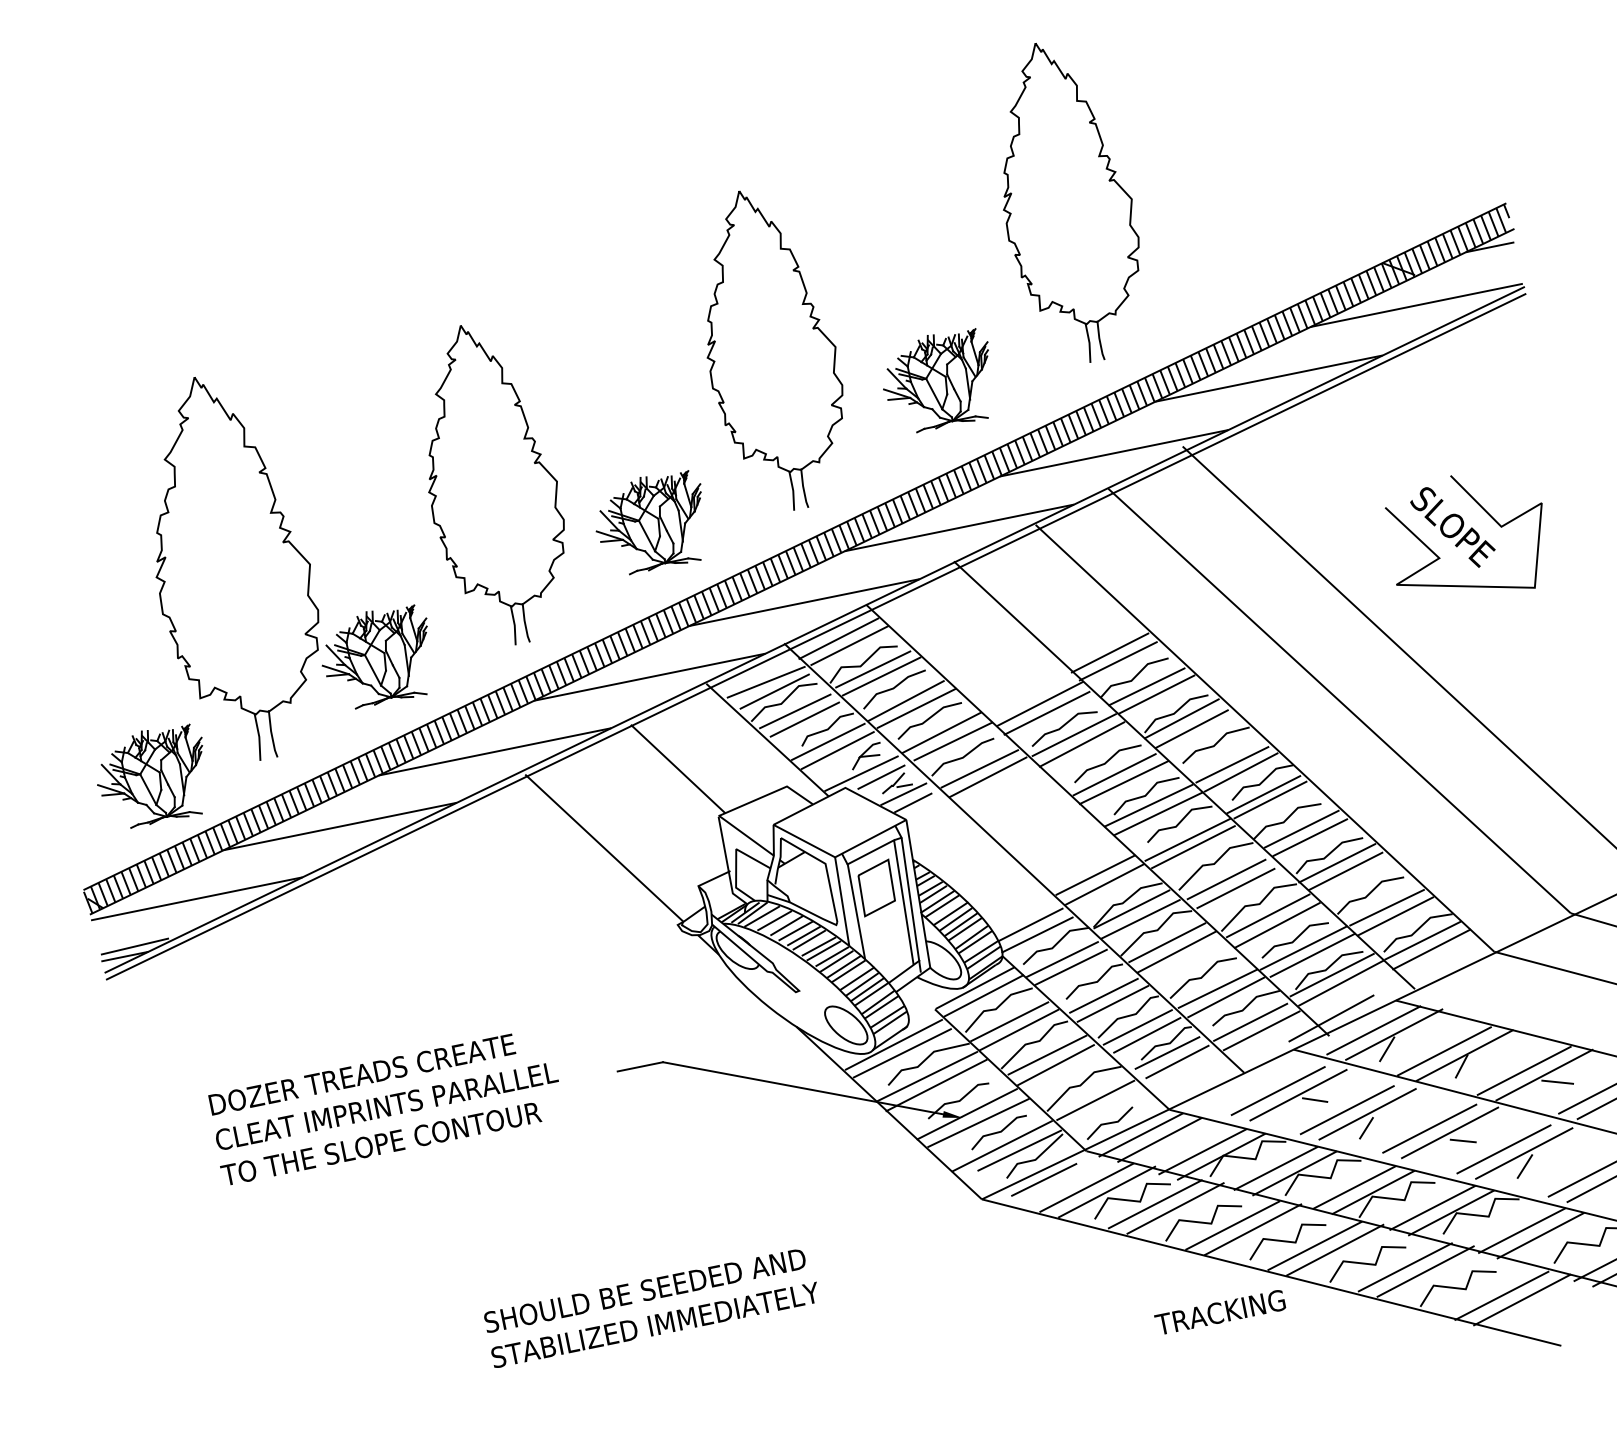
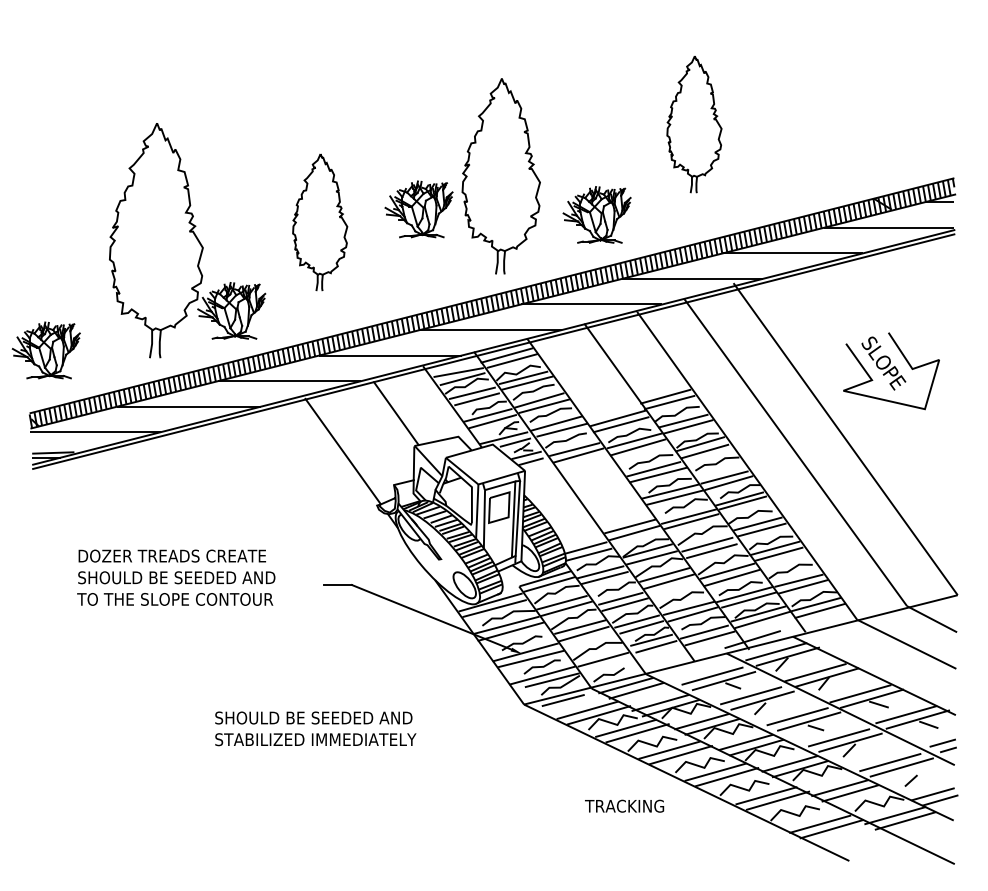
part: (1066, 201) -> (694, 124), size x0.7
part: (490, 484) -> (319, 222), size x0.7
part: (650, 523) -> (418, 209), moved
part: (151, 776) -> (45, 350), moved
text: (385, 1105) -> (182, 577), CLEAT IMPRINTS PARALLEL -> SHOULD BE SEEDED AND
text: (1219, 1311) -> (624, 805), moved

